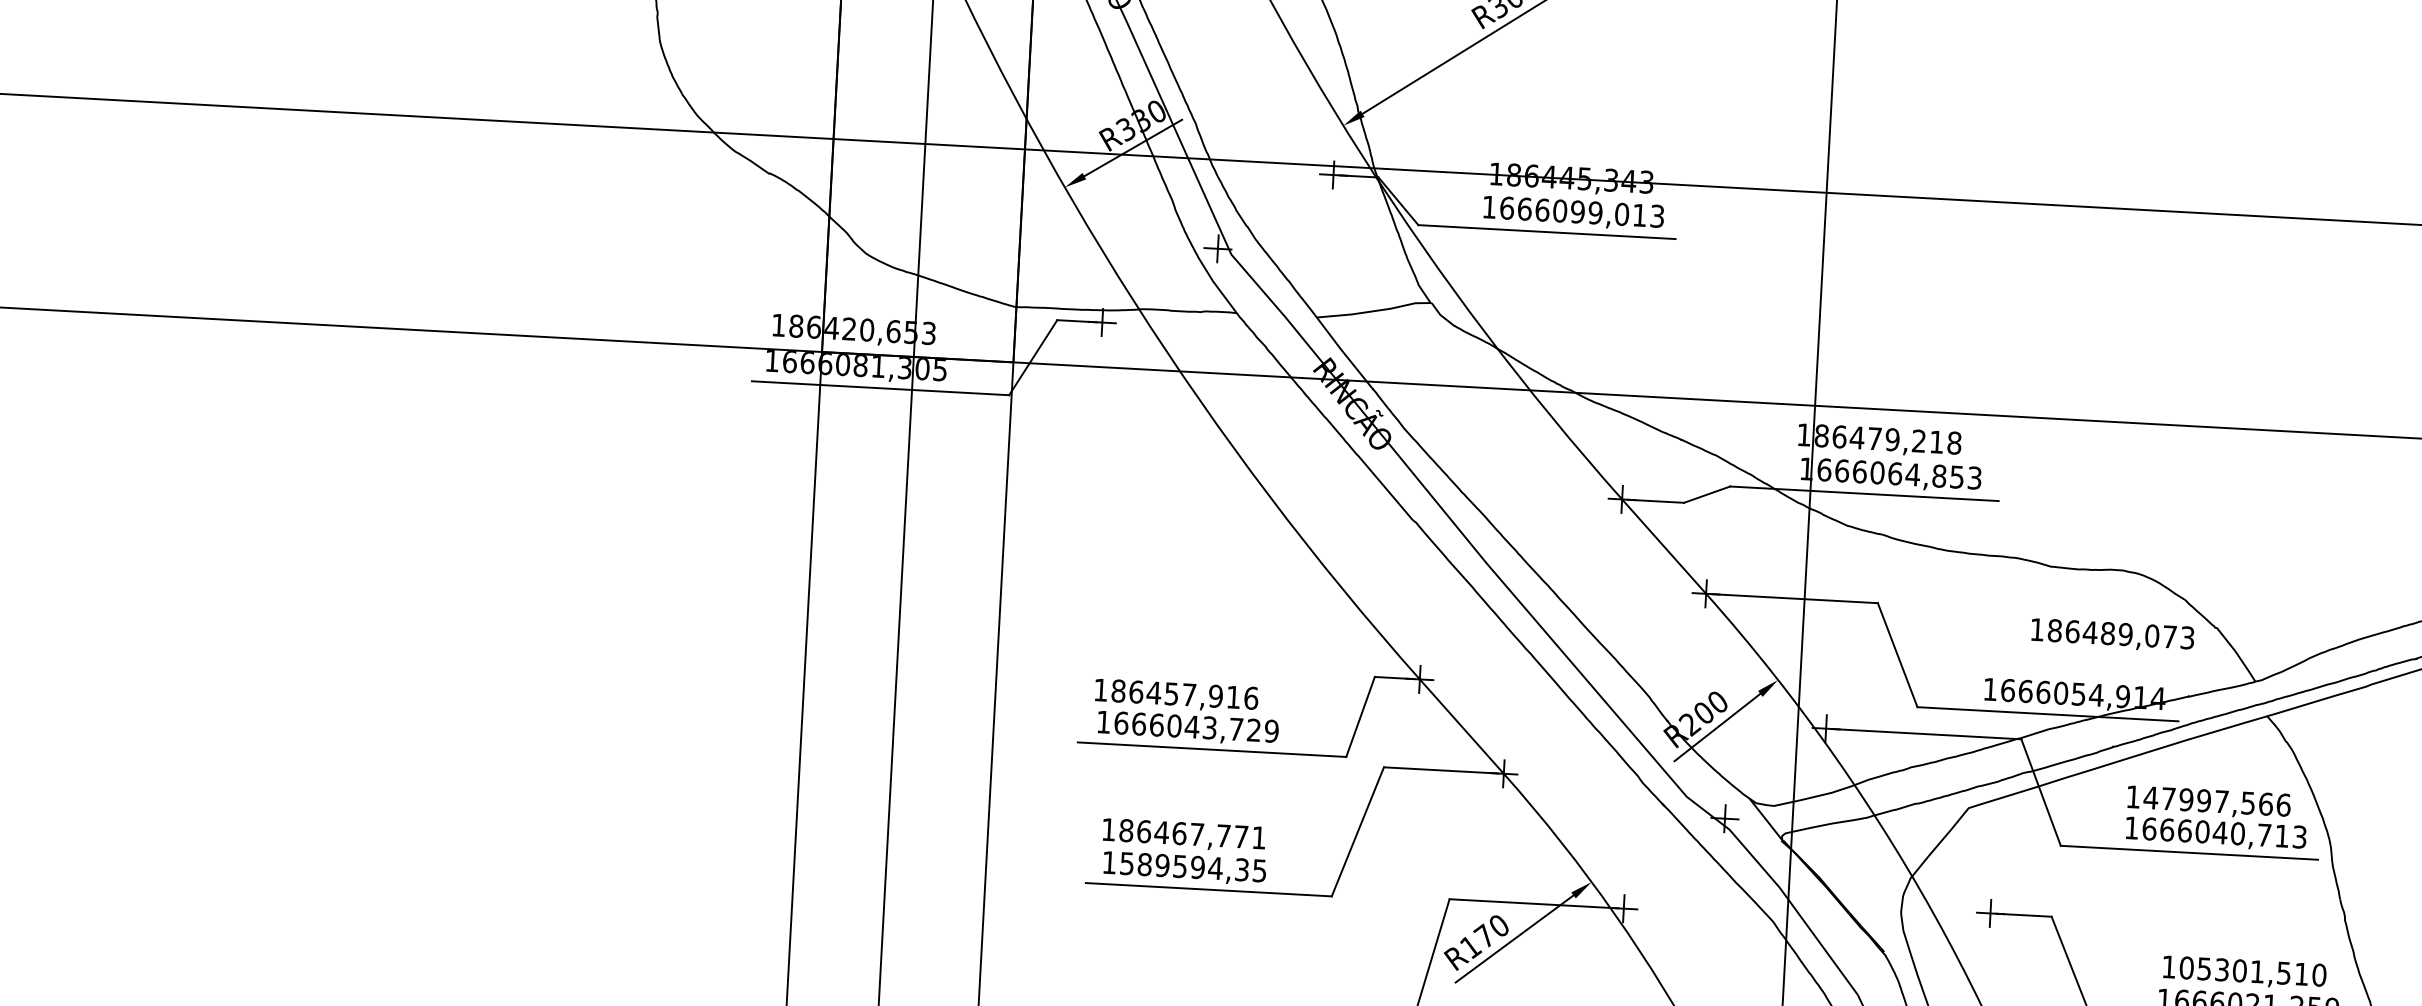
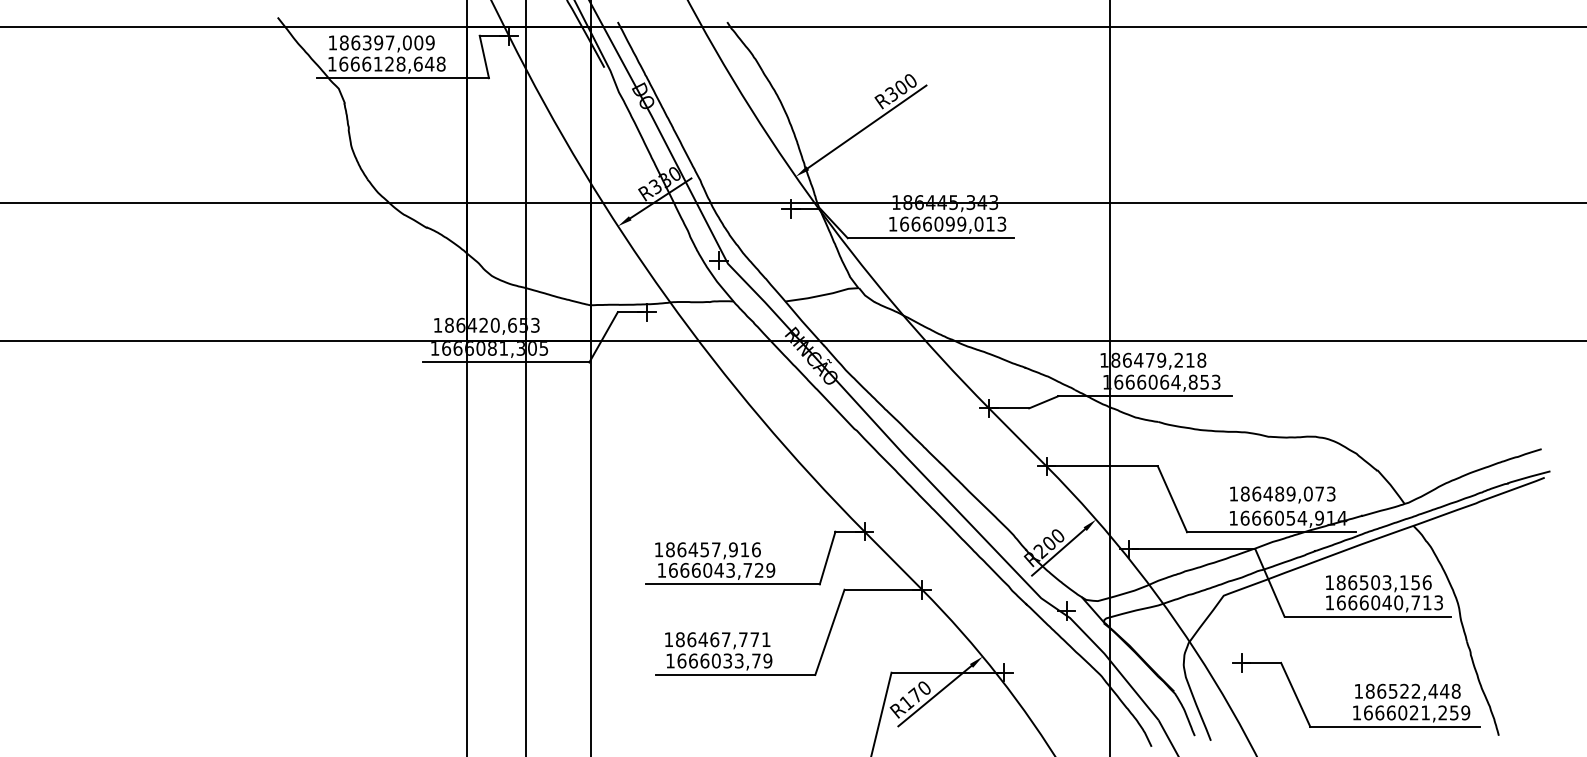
text: (2112, 634) -> (1282, 494), moved
text: (2208, 800) -> (1378, 582), 147997,566 -> 186503,156
text: (1192, 866) -> (724, 660), 1589594,35 -> 1666033,79
text: (2252, 970) -> (1412, 690), 105301,510 -> 186522,448

